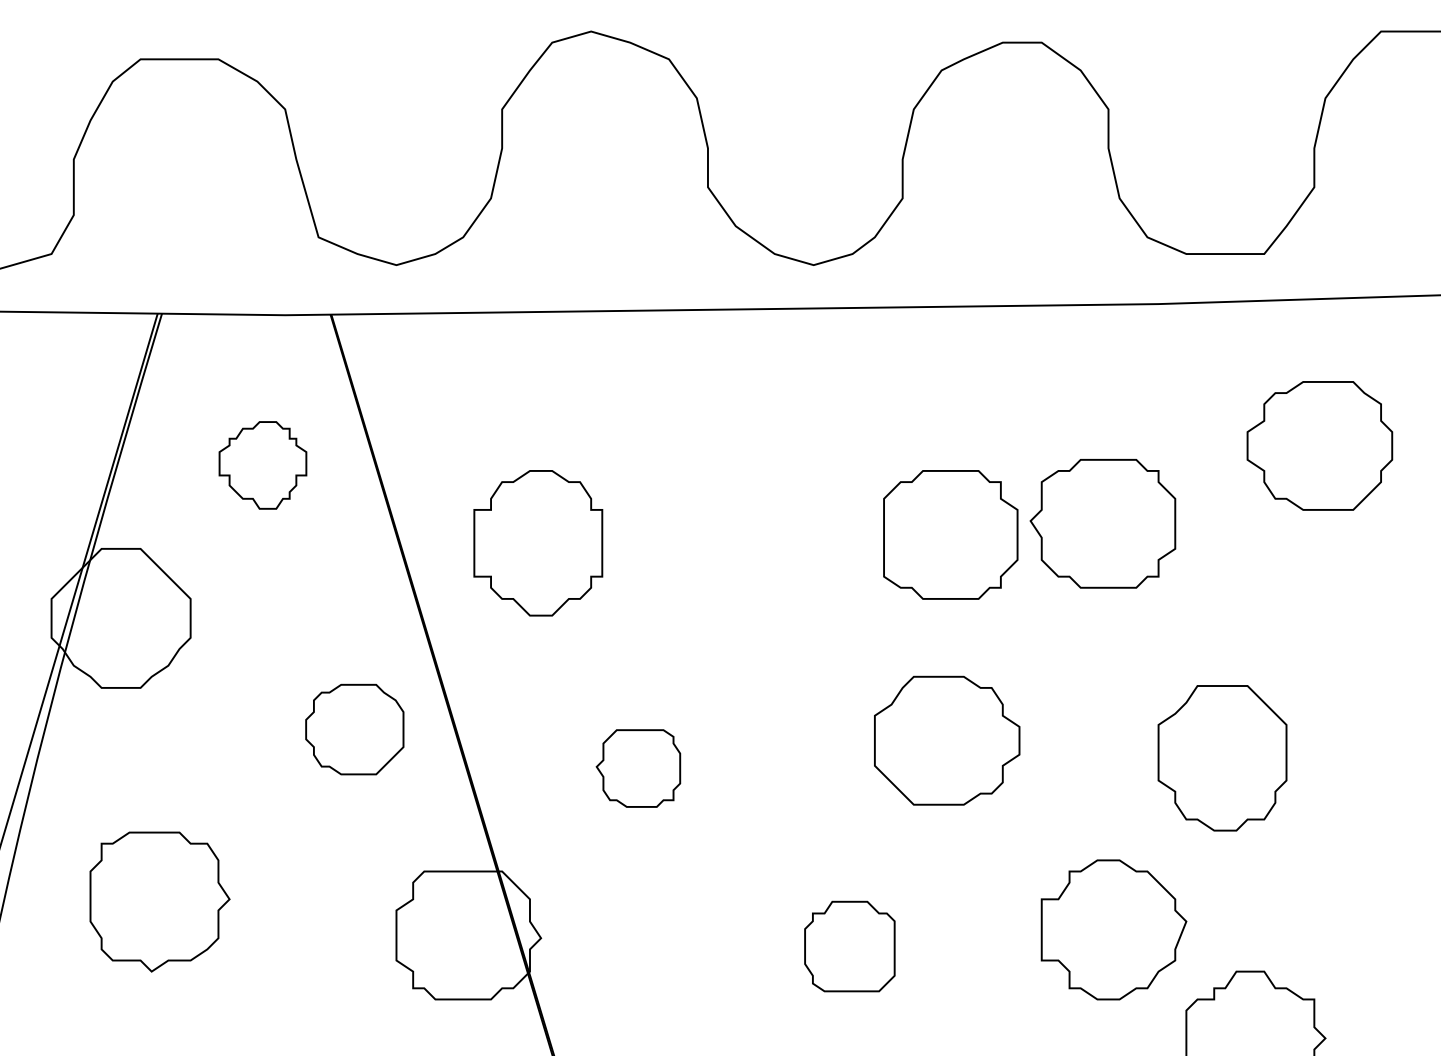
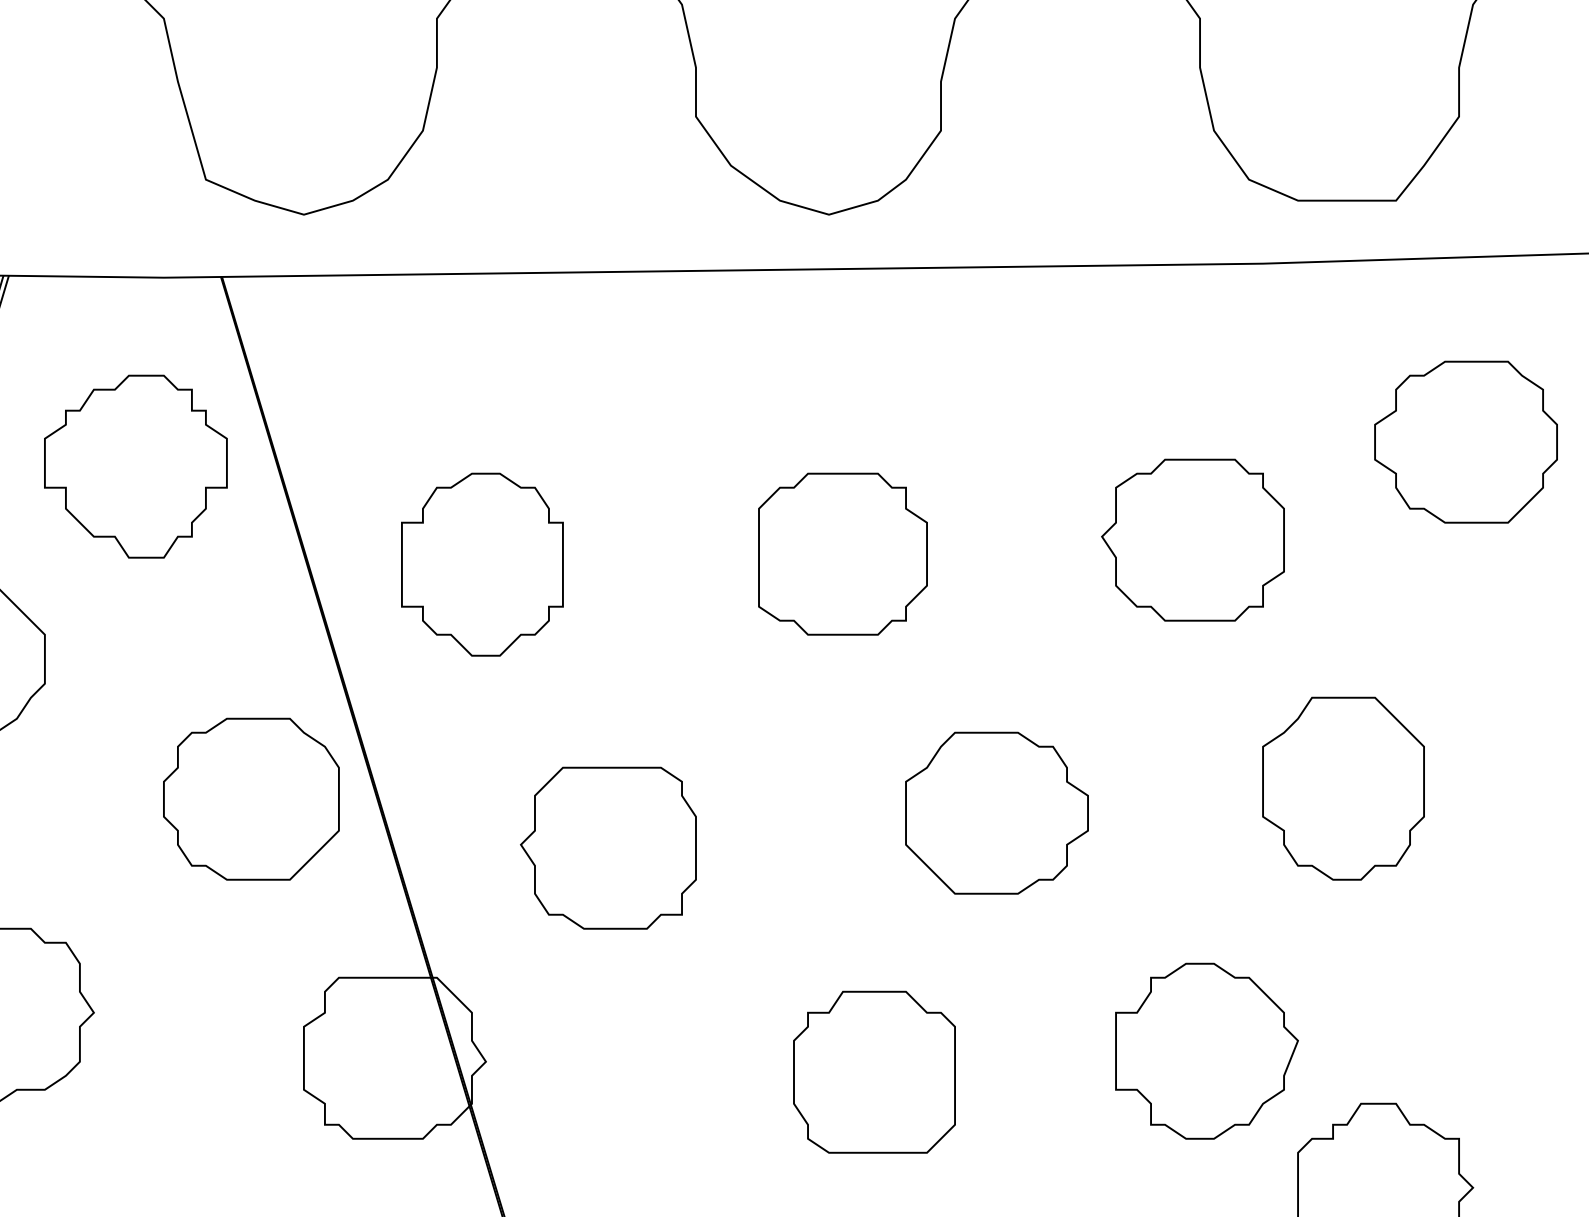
part: (262, 465) -> (135, 466), size x1.67
part: (950, 534) -> (842, 553), moved
part: (354, 729) -> (251, 799), size x1.43
part: (1222, 758) -> (1343, 788), moved
part: (638, 768) -> (608, 848), size x1.67
part: (849, 946) -> (874, 1072), size x1.43

